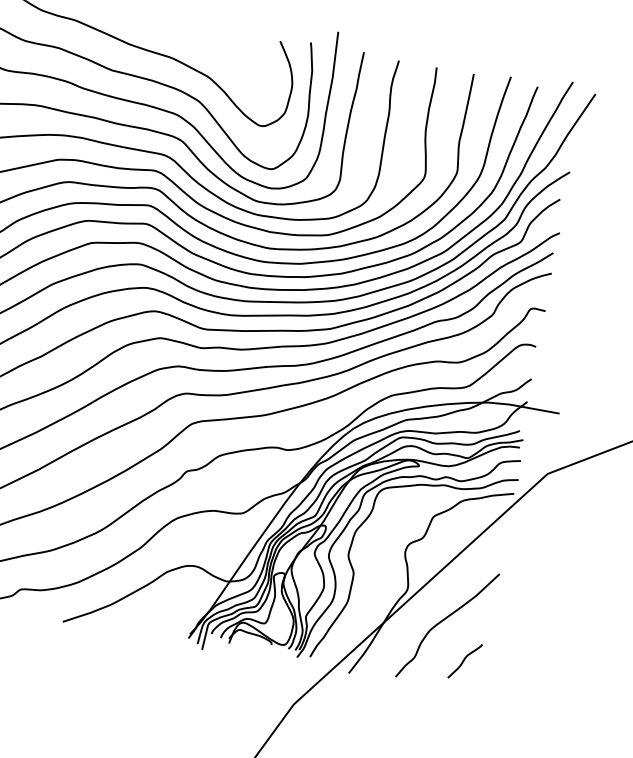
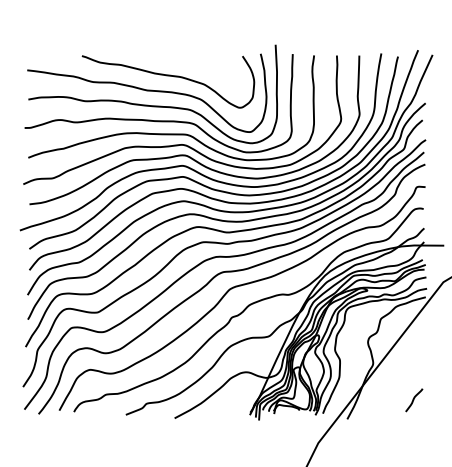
curve: (445, 620) -> (398, 378), removed

